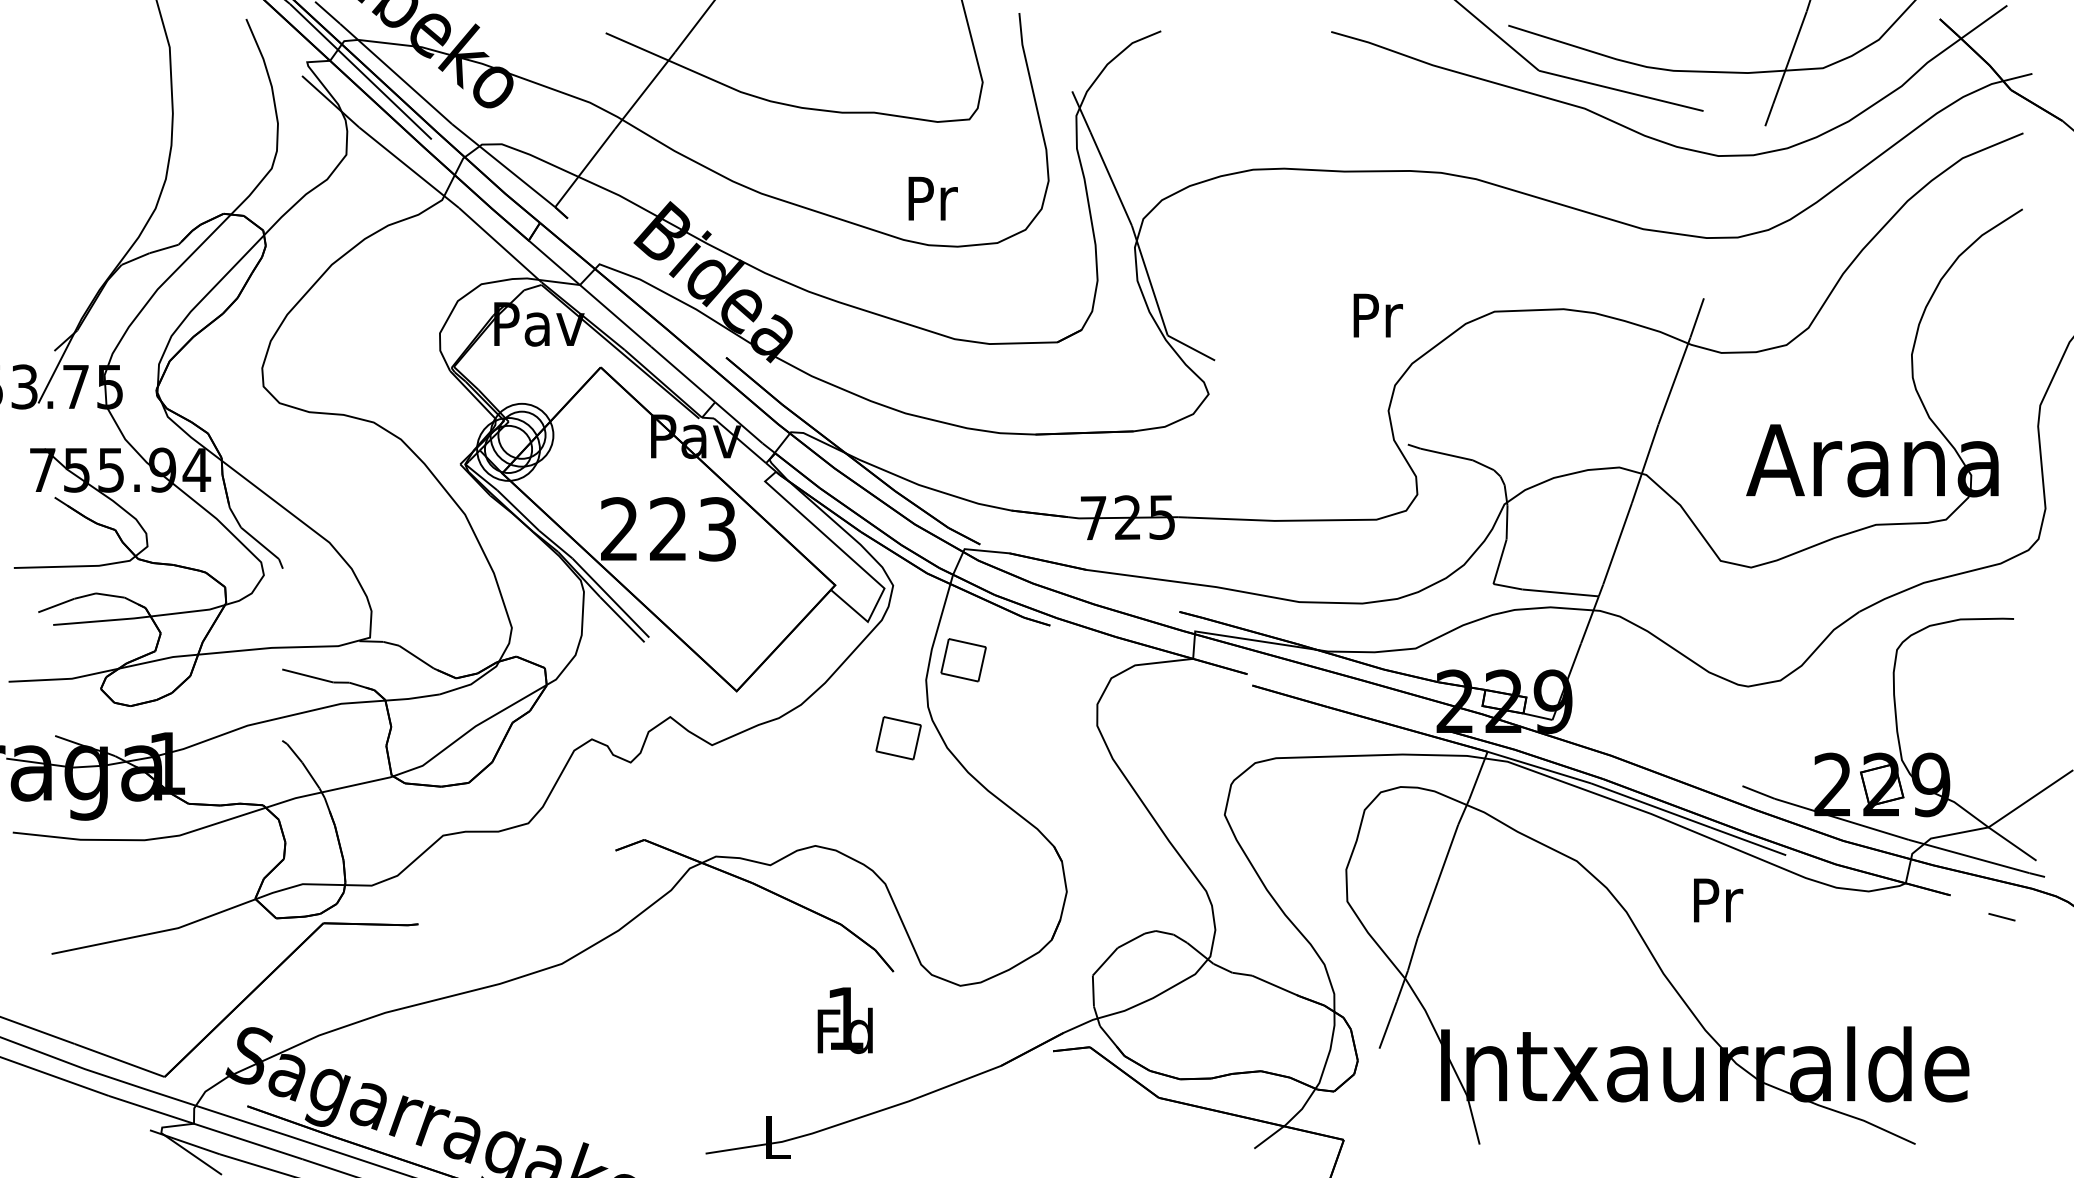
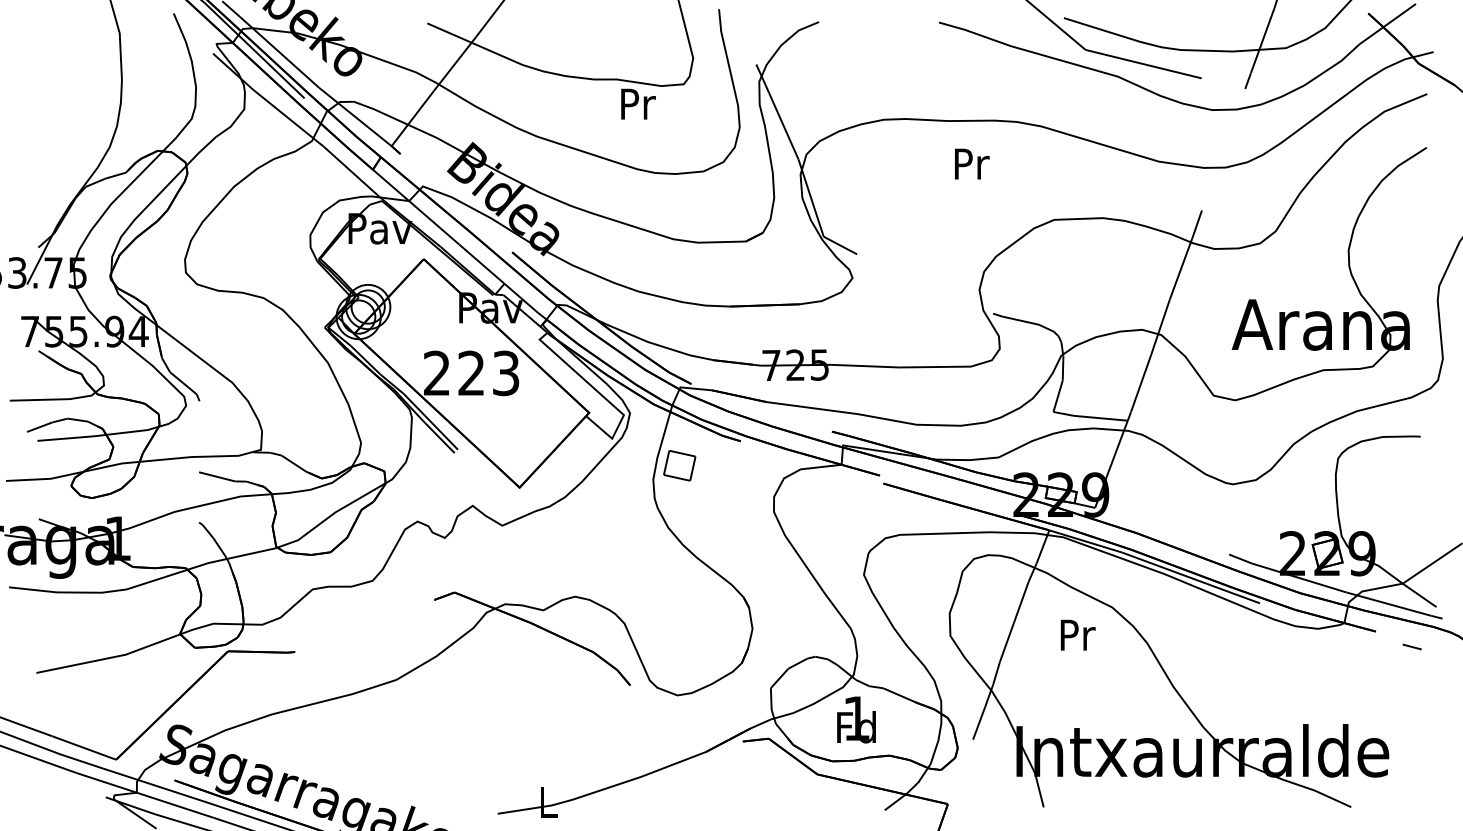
text: (932, 198) -> (638, 104), moved
text: (1377, 315) -> (971, 164), moved
part: (898, 738) -> (633, 520), removed
text: (1718, 900) -> (1078, 635), moved
text: (844, 1020) -> (856, 719), moved

